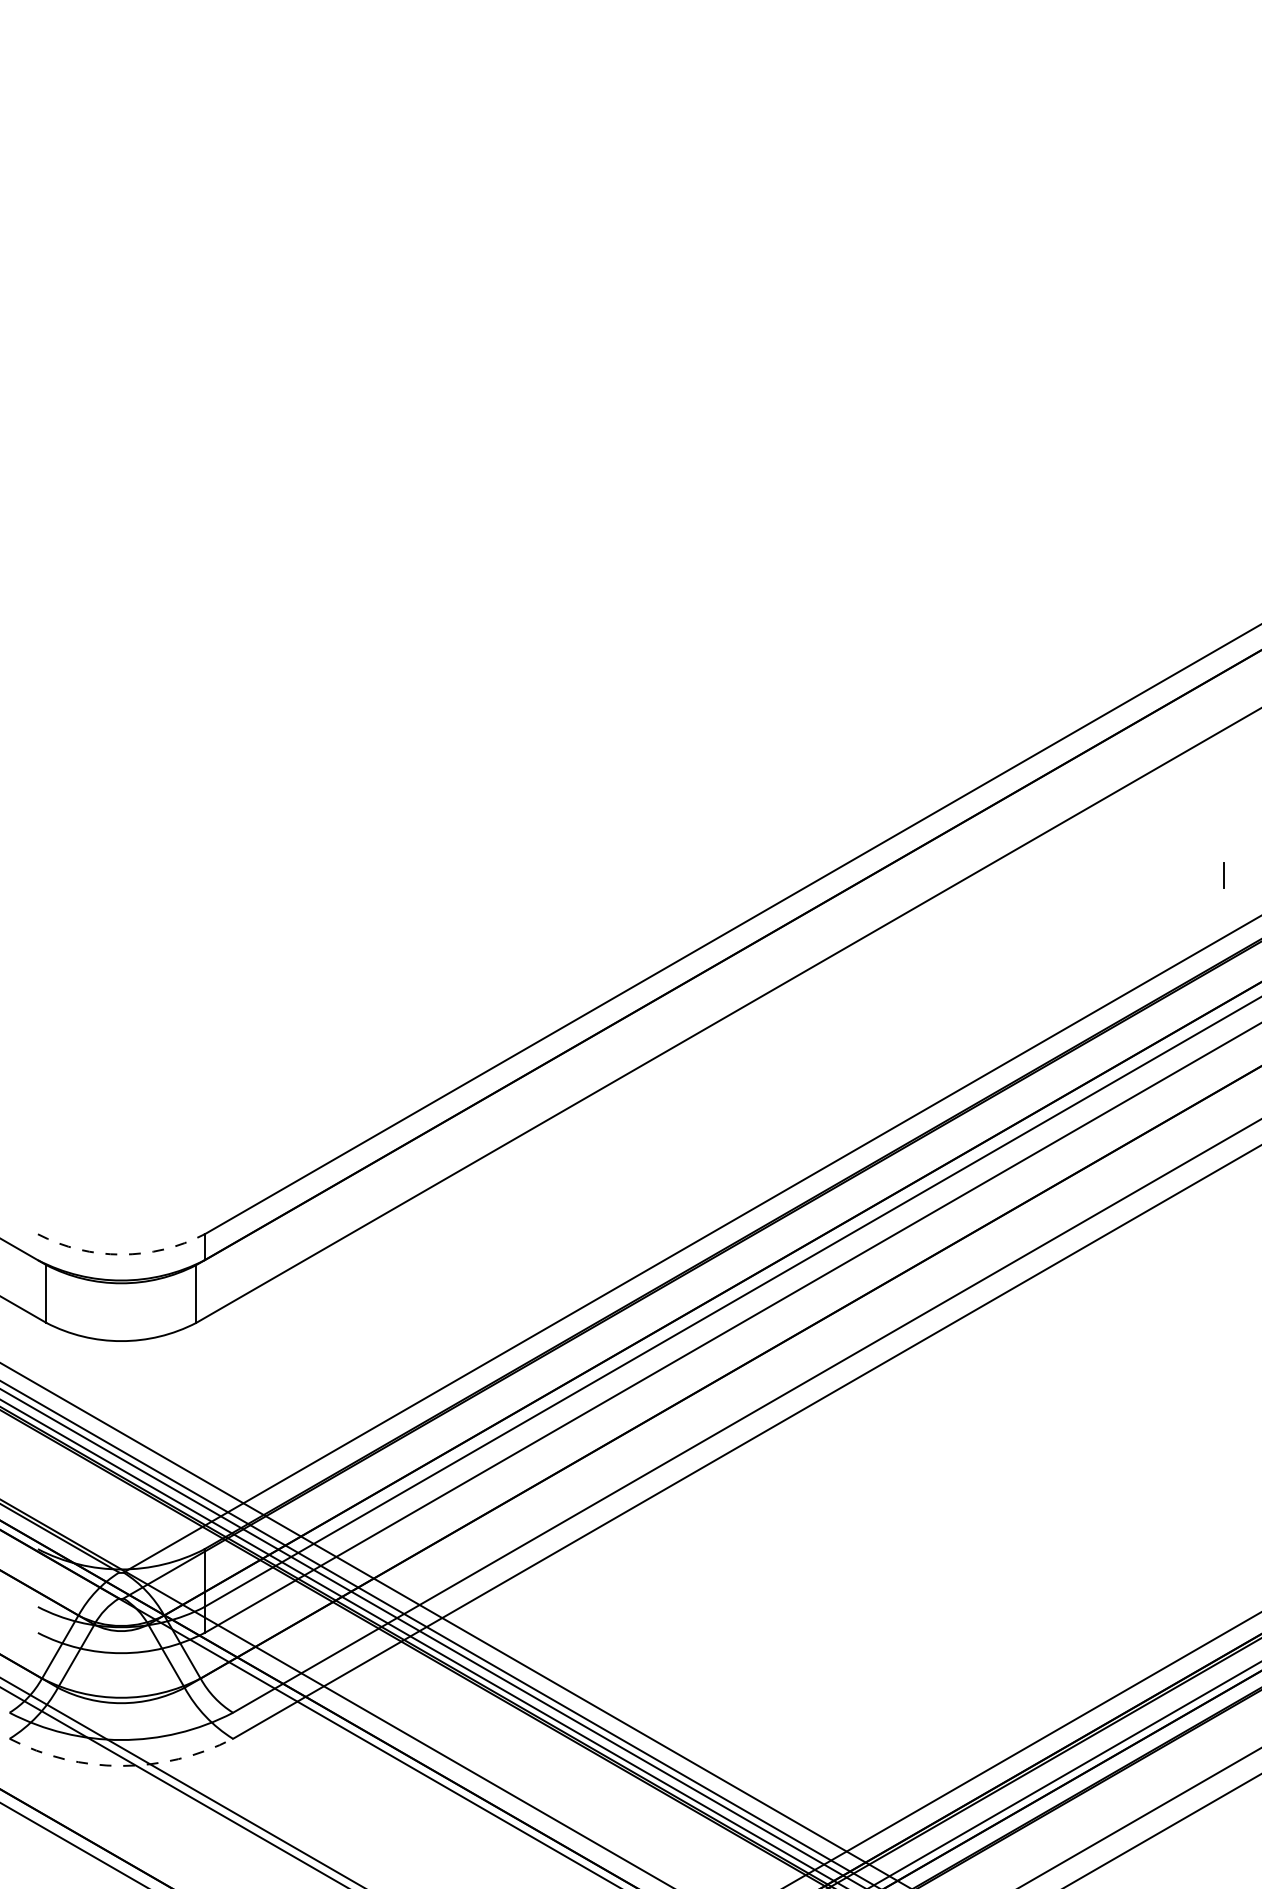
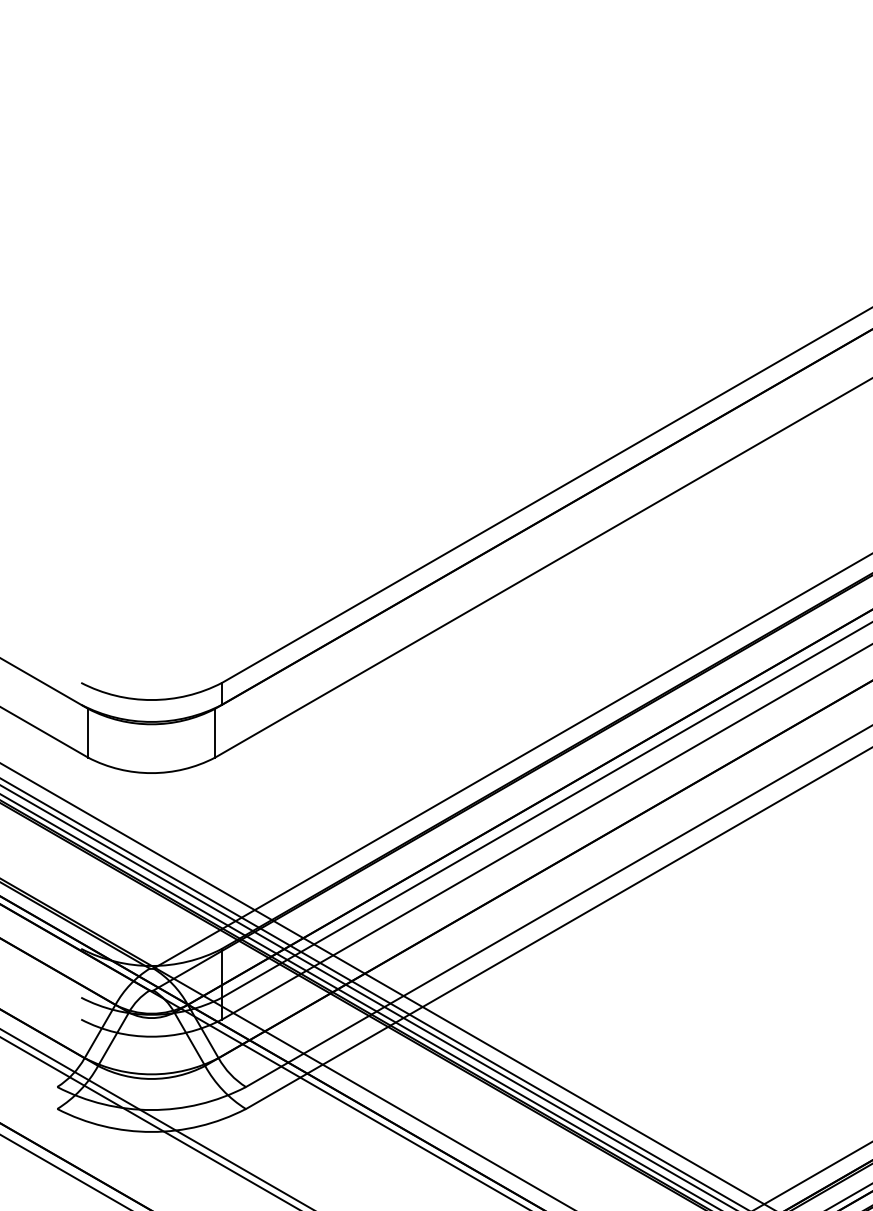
arc: (121, 1254) -> (151, 699), dashed -> solid
arc: (121, 1765) -> (151, 1131), dashed -> solid

